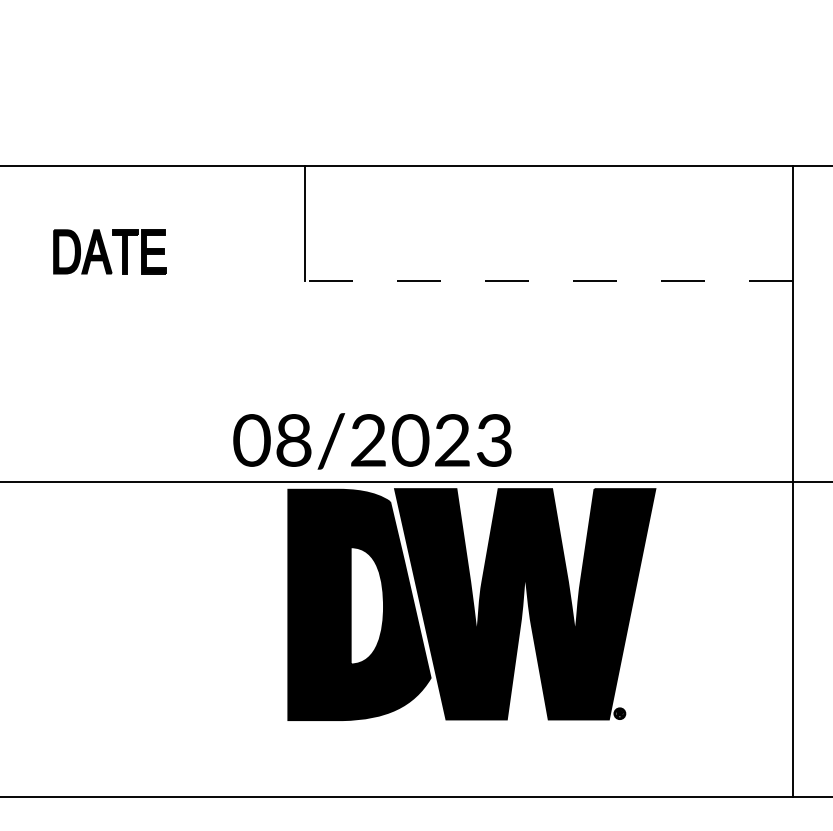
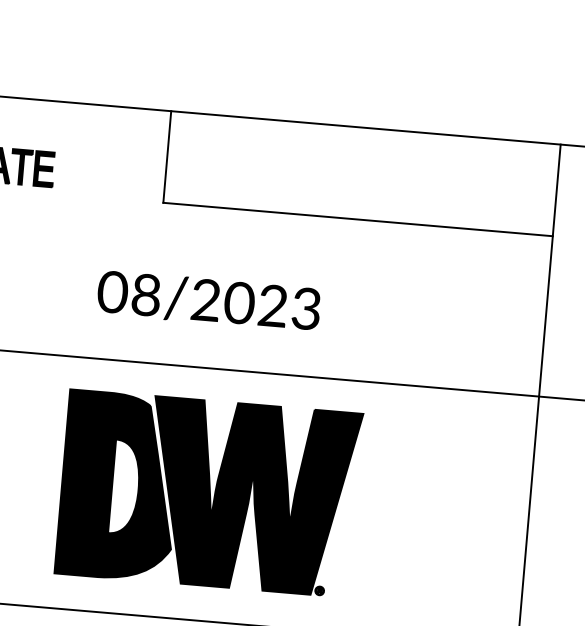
line: (549, 281) -> (358, 219), dashed -> solid
text: (372, 441) -> (209, 301), moved
part: (471, 604) -> (208, 493), moved

